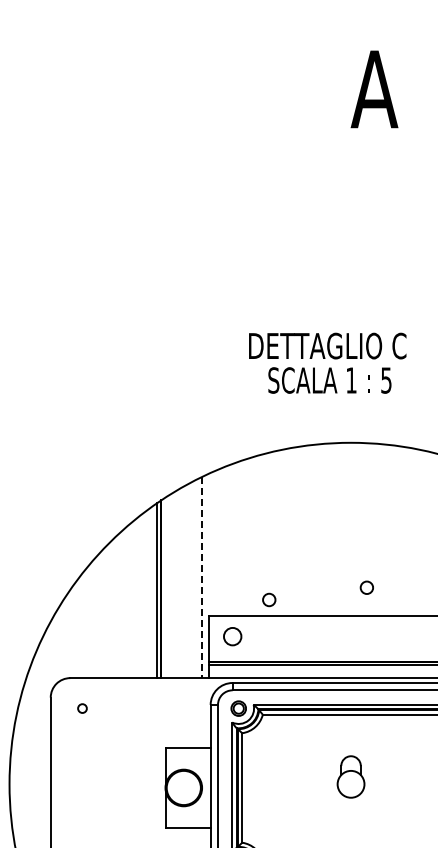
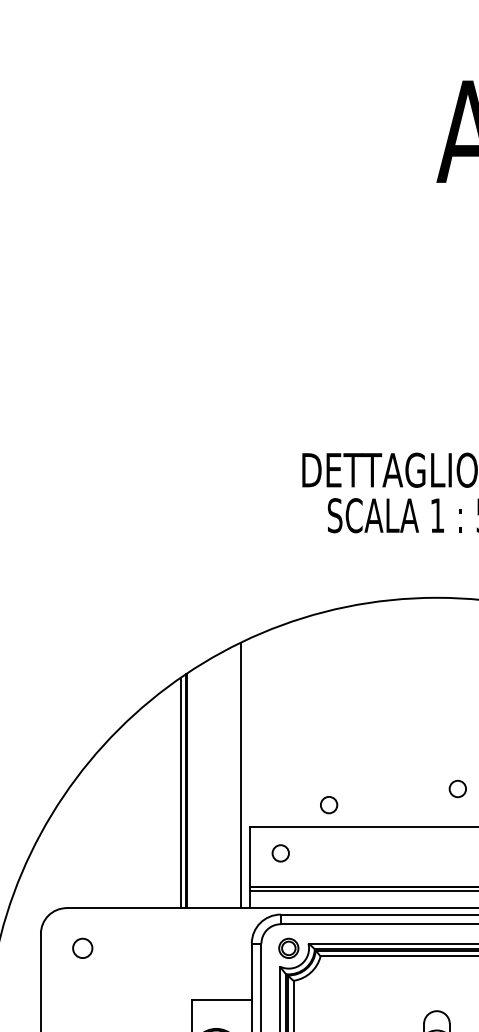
line: (202, 577) -> (241, 775), dashed -> solid
circle: (232, 636) -> (280, 853), size x0.71
circle: (82, 708) -> (82, 948), size x1.67

